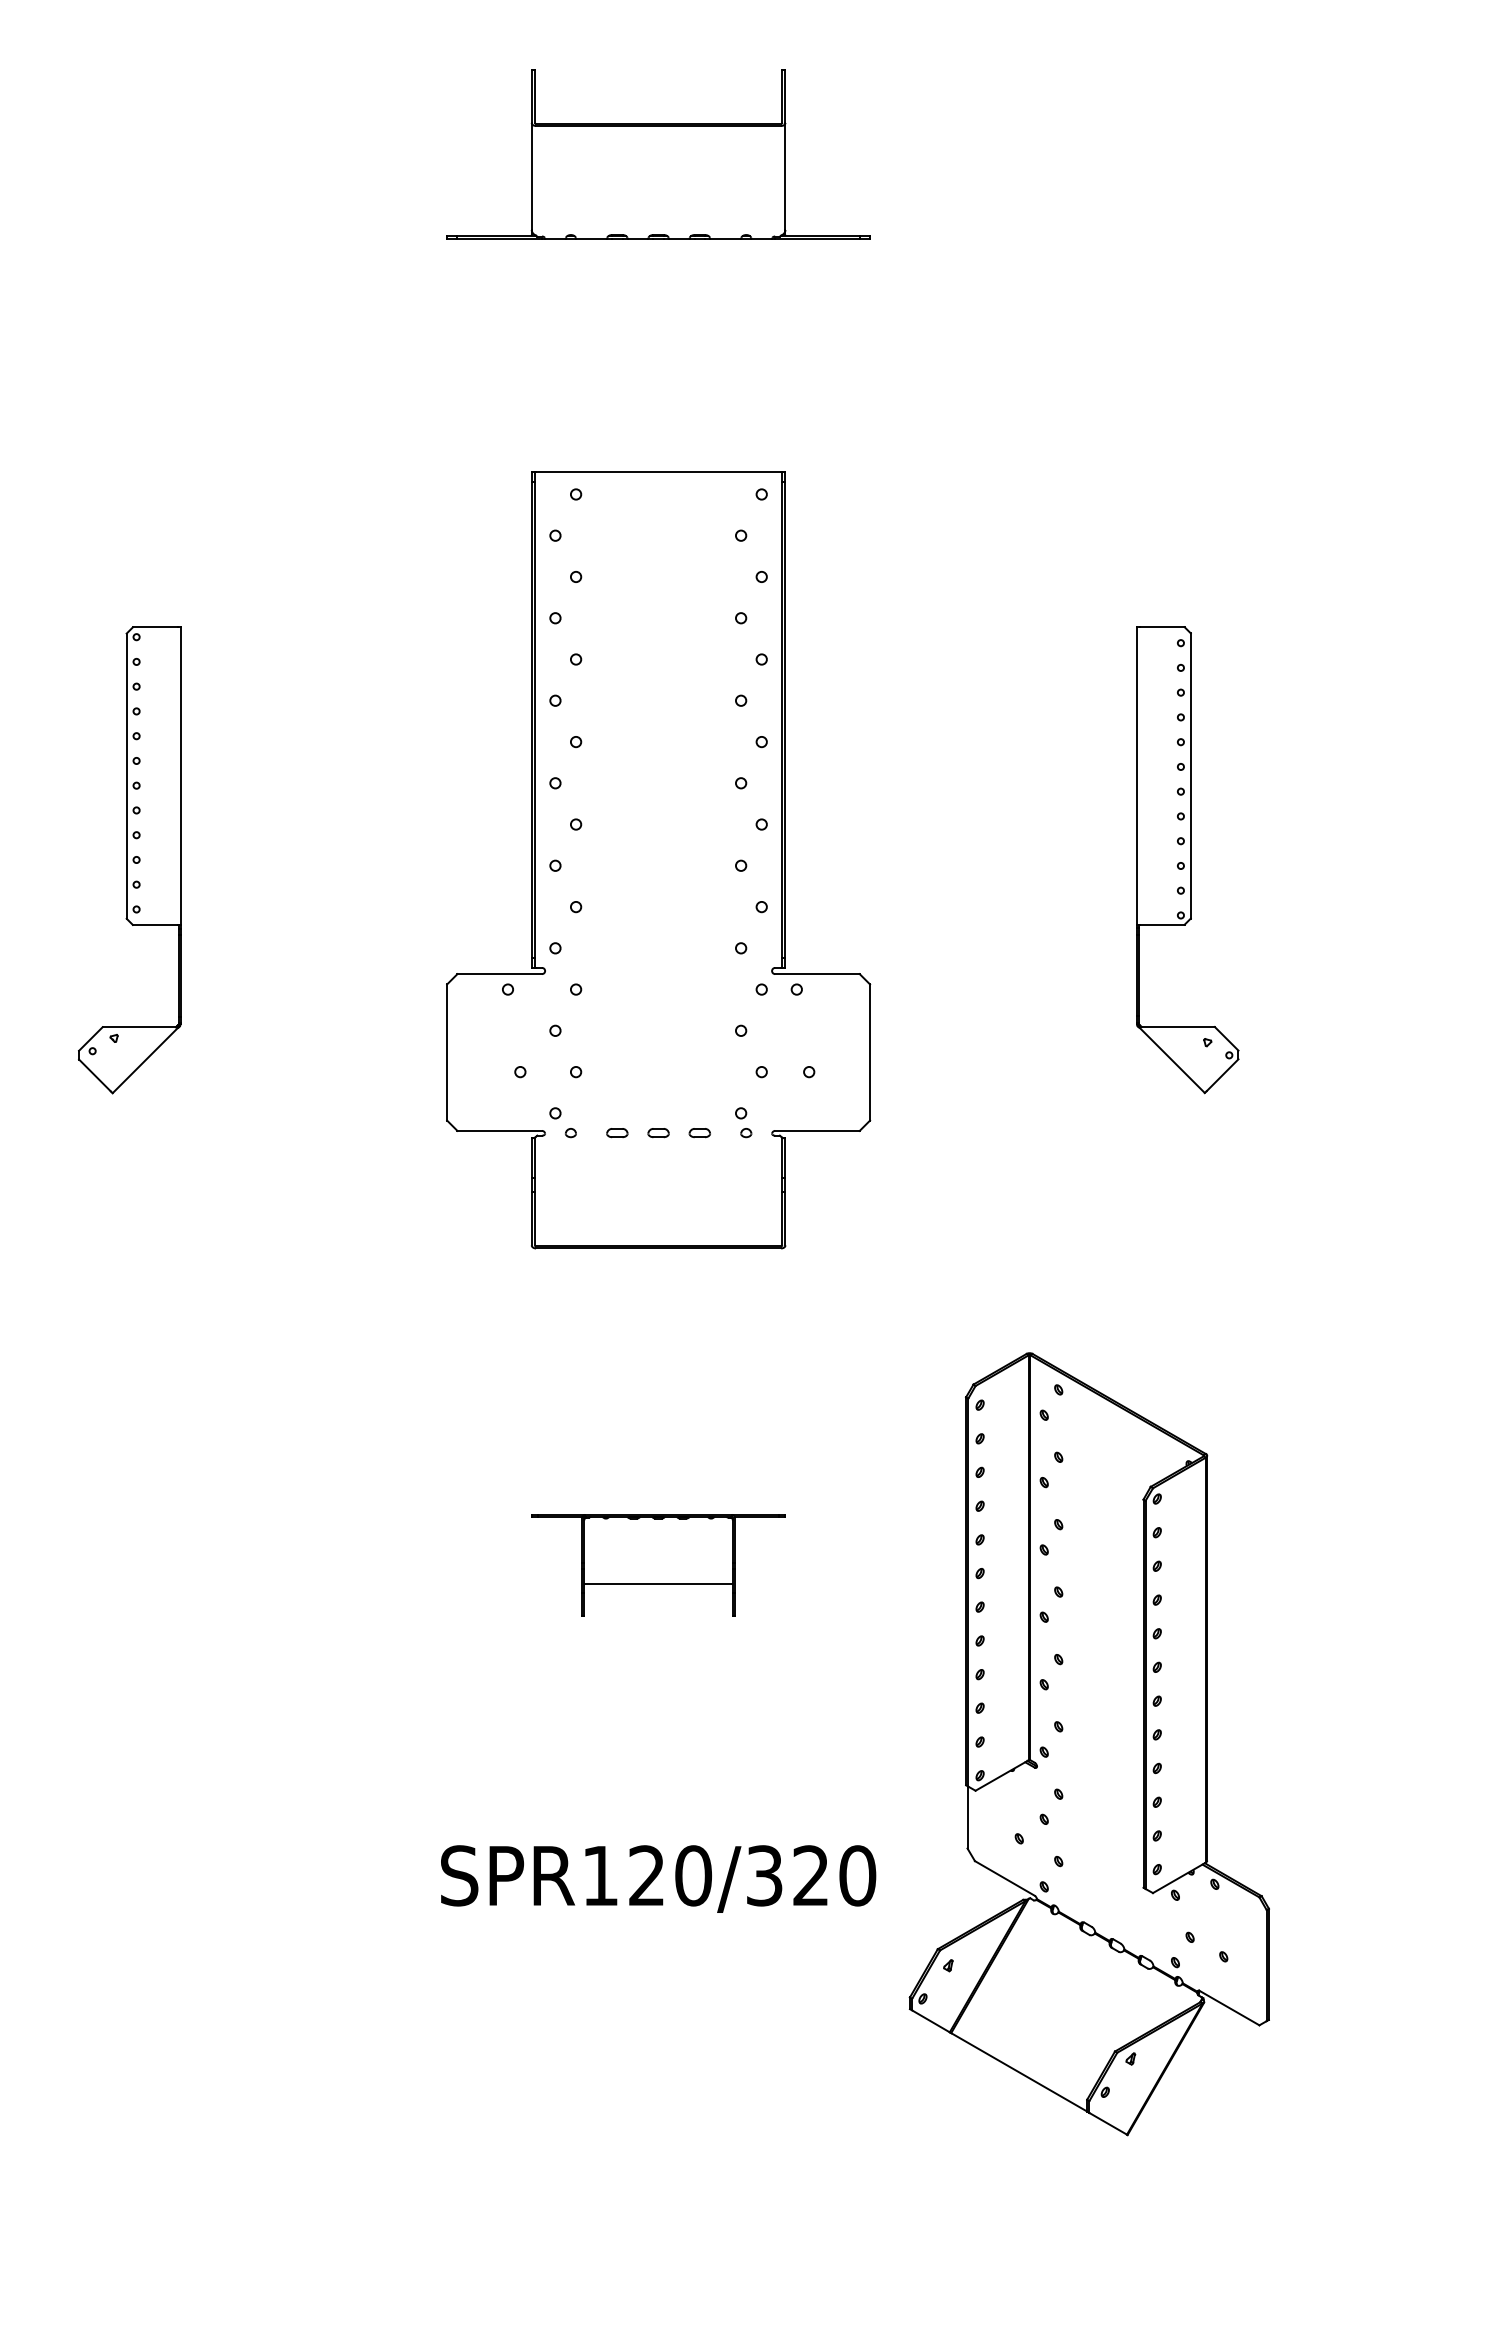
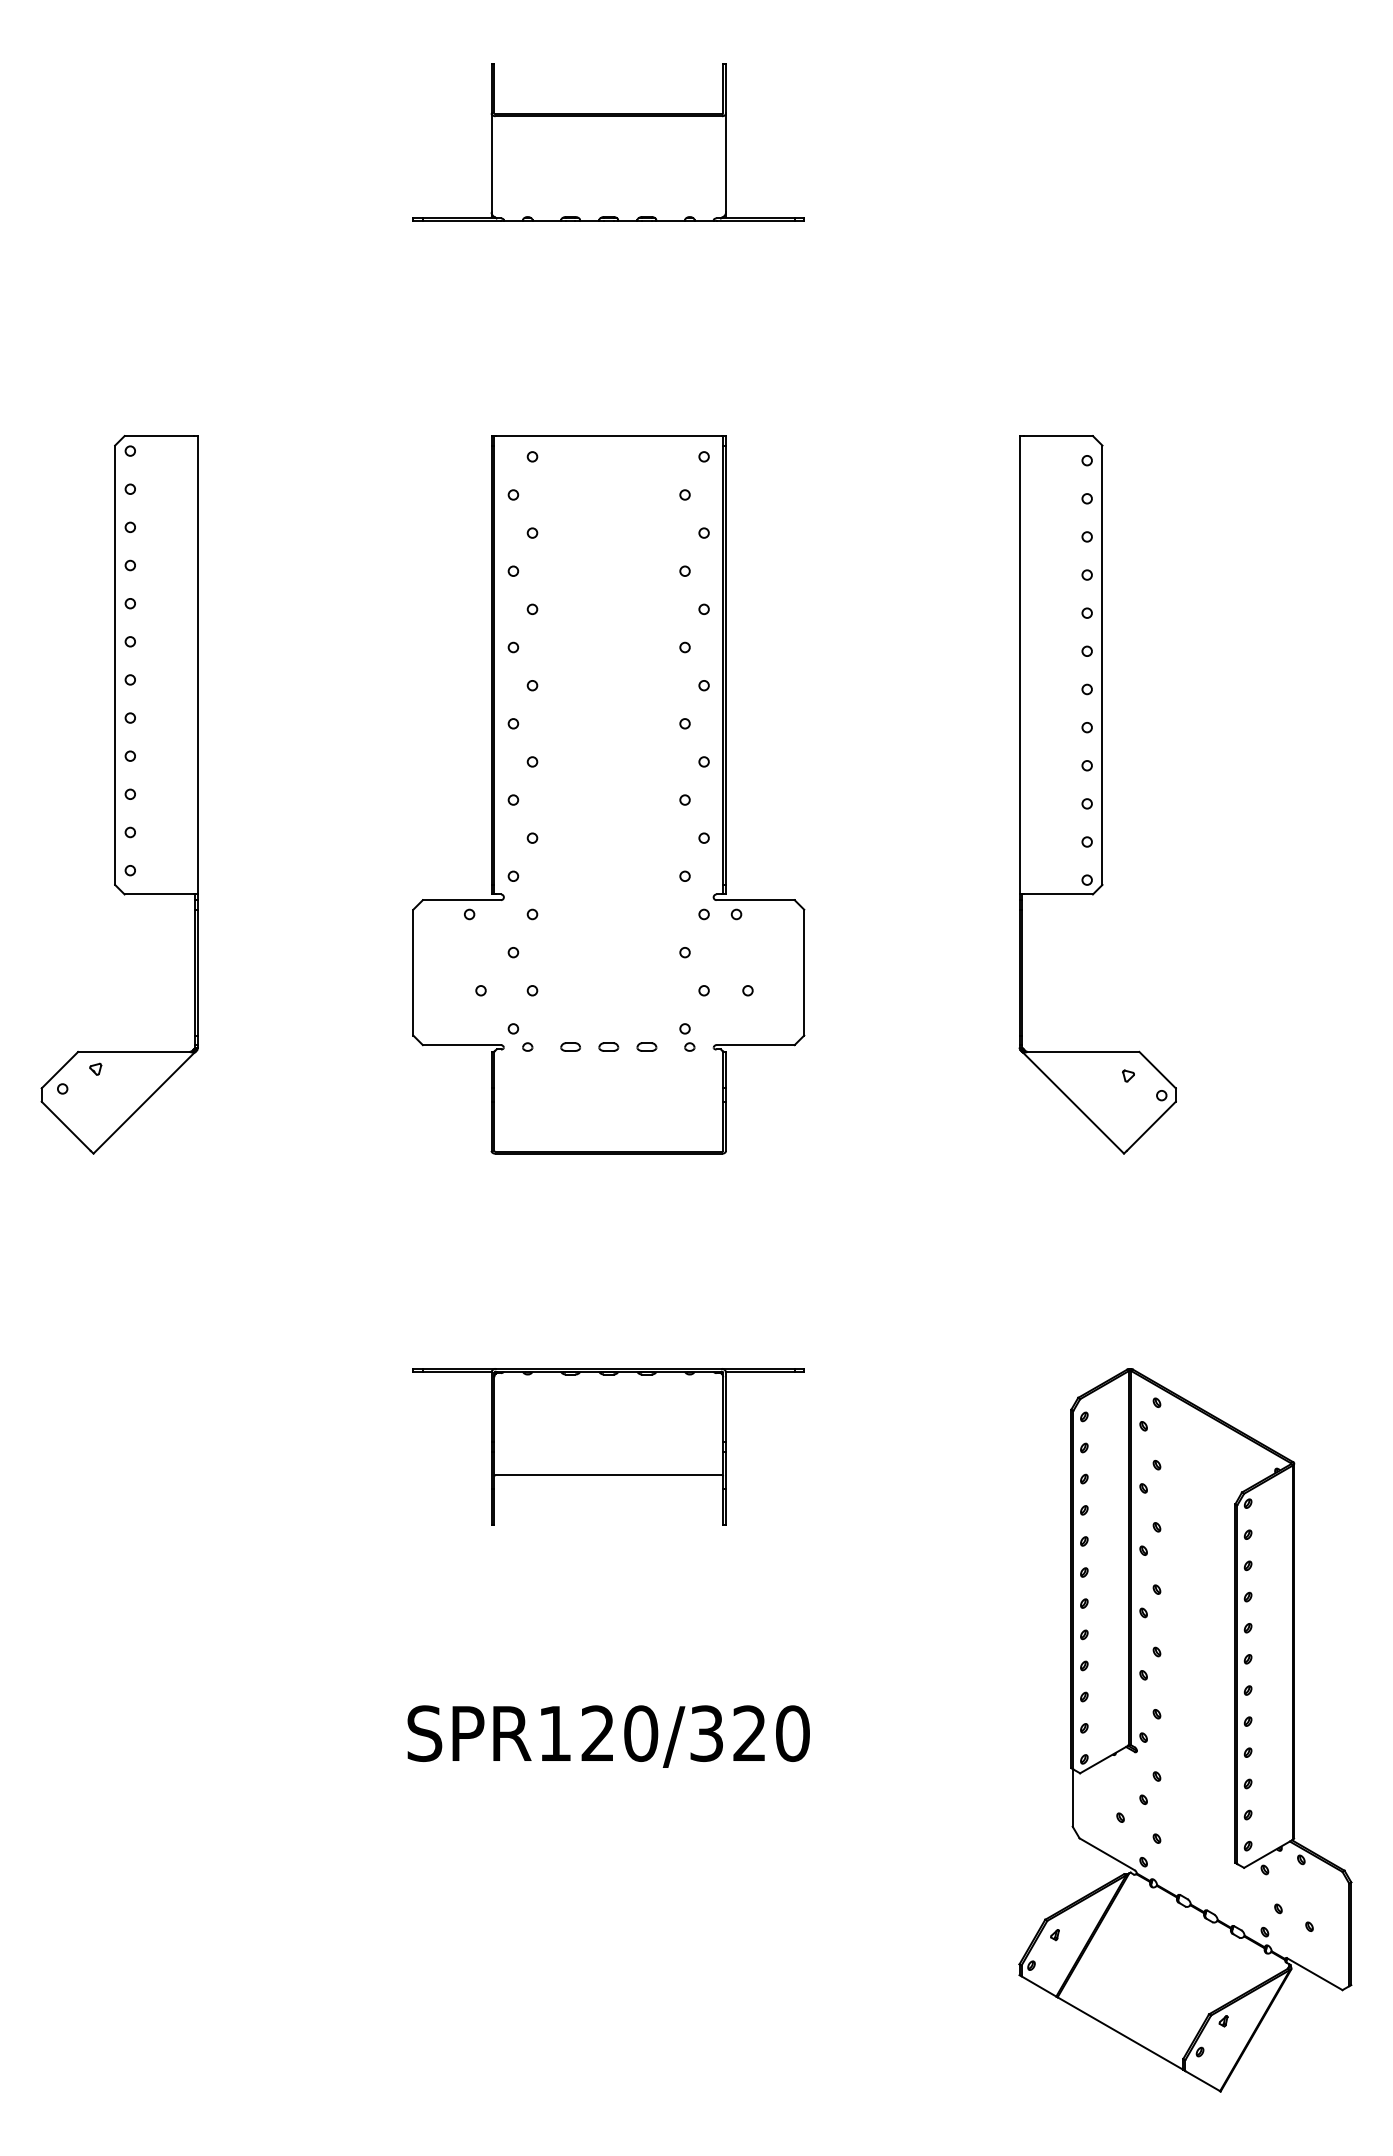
part: (1187, 859) -> (1097, 794), size x1.67
part: (129, 860) -> (119, 795), size x1.67
part: (658, 1565) -> (608, 1446), size x1.67
part: (1088, 1744) -> (1184, 1730), moved

